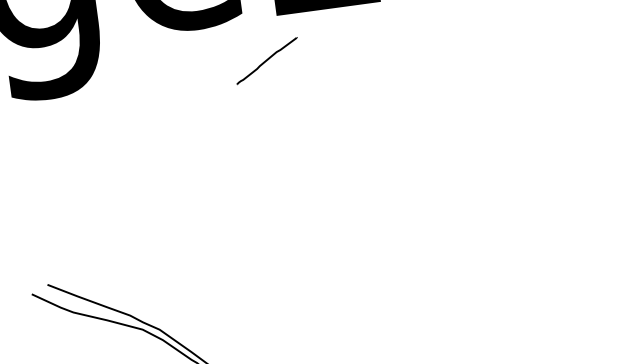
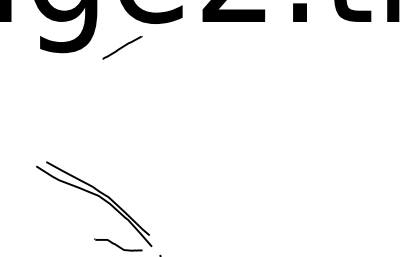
line: (267, 60) -> (122, 47), moved

